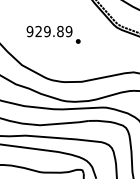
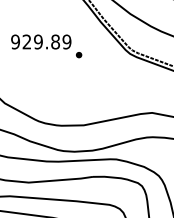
text: (53, 34) -> (46, 45), moved

